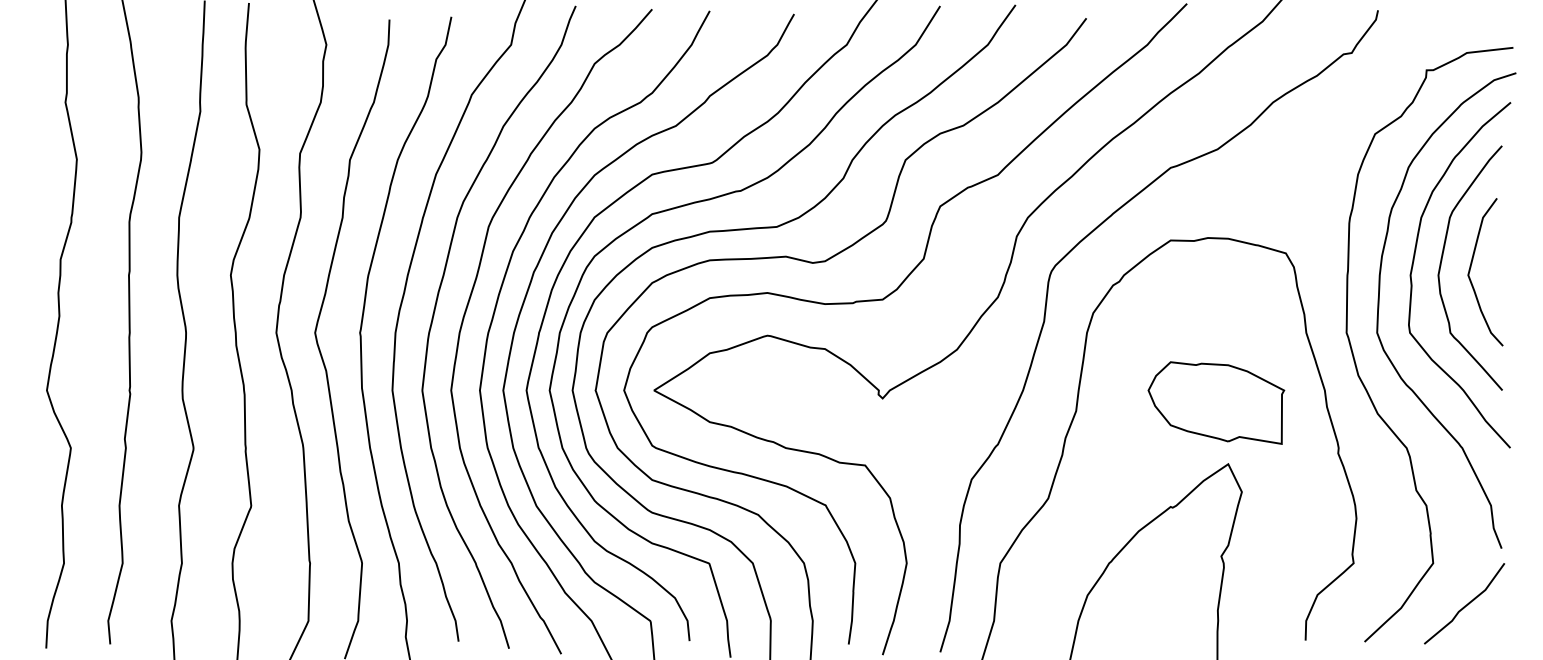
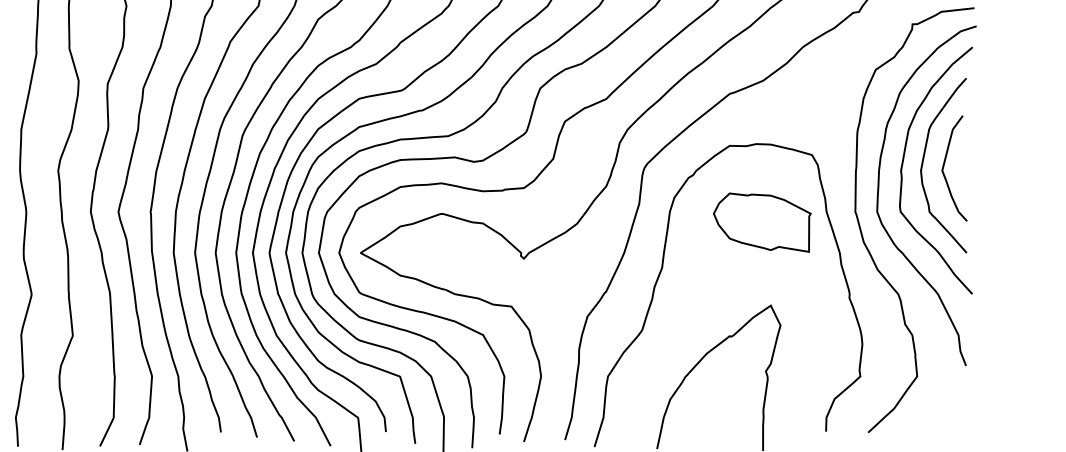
part: (1216, 402) -> (762, 222), moved
curve: (1464, 605) -> (939, 406), removed

